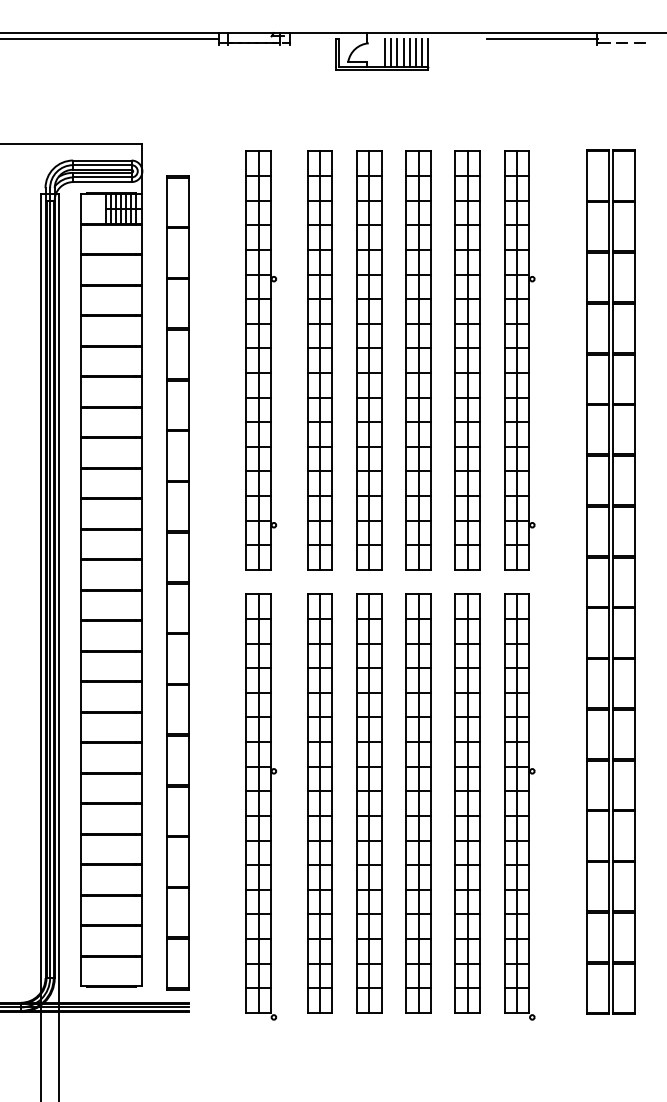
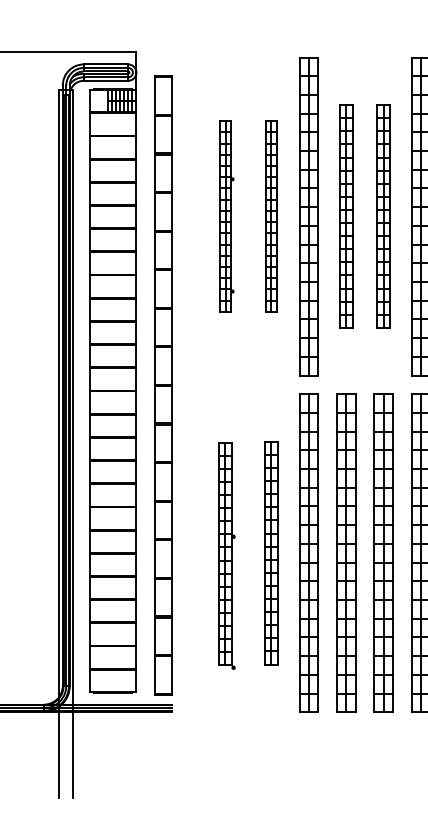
part: (261, 360) -> (226, 216), size x0.6
part: (319, 360) -> (271, 216), size x0.6
part: (418, 360) -> (346, 216), size x0.7
part: (467, 360) -> (383, 216), size x0.7
part: (319, 803) -> (271, 553), size x0.7
part: (261, 806) -> (226, 555), size x0.7

